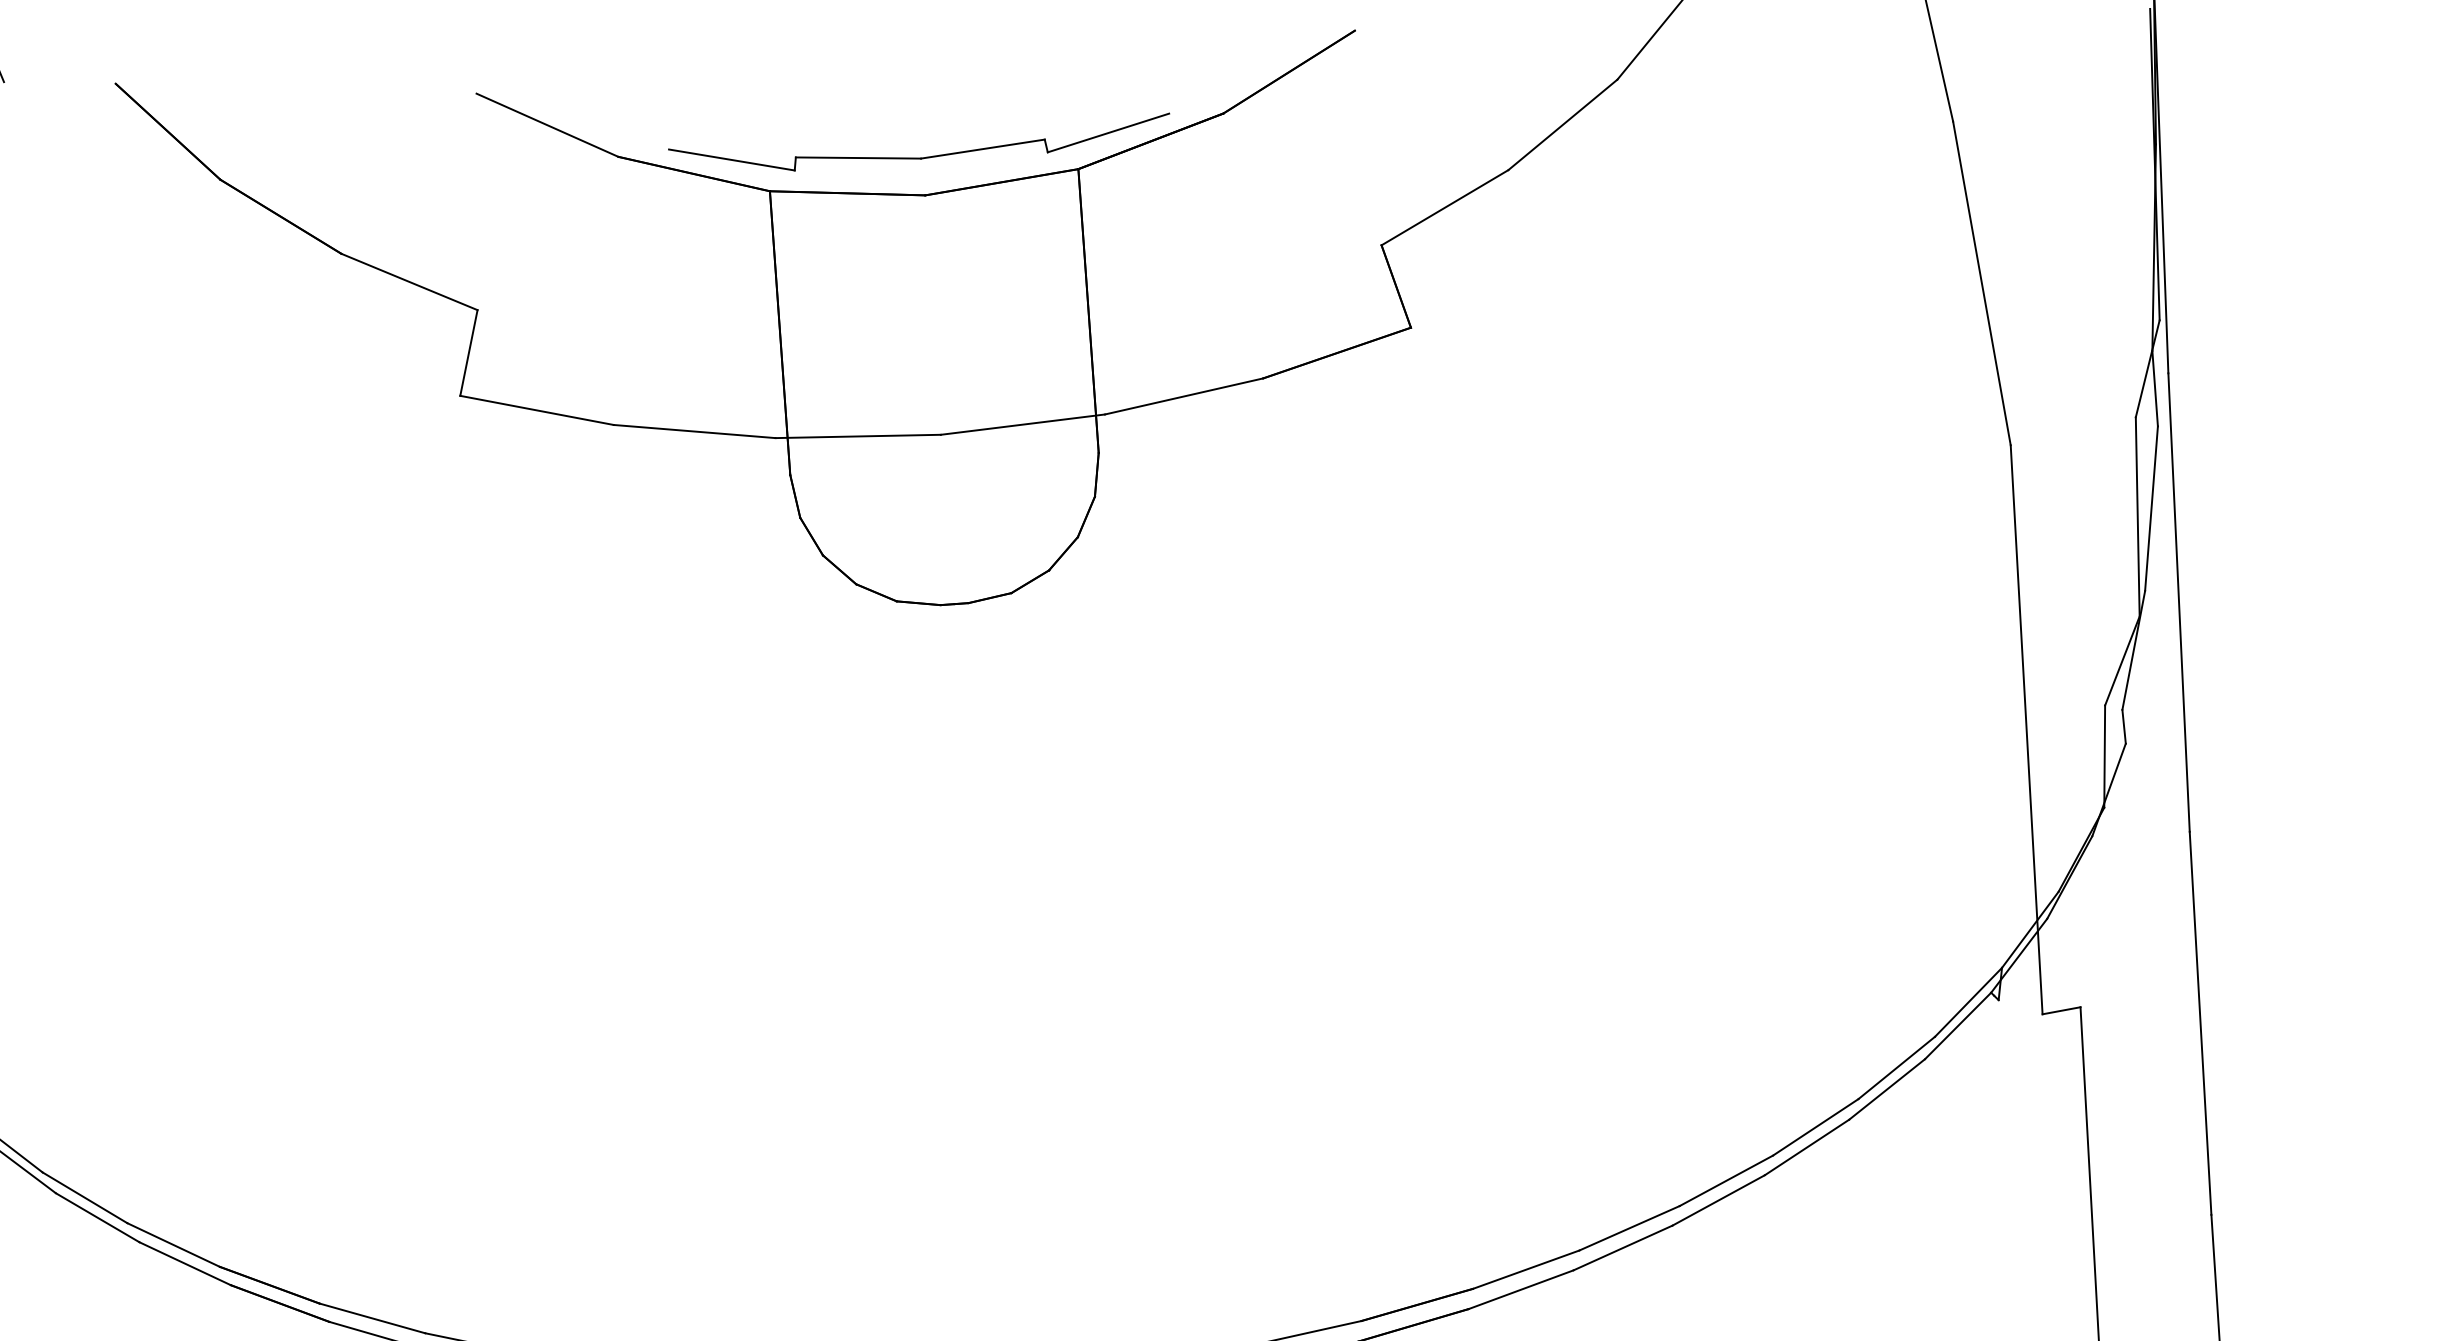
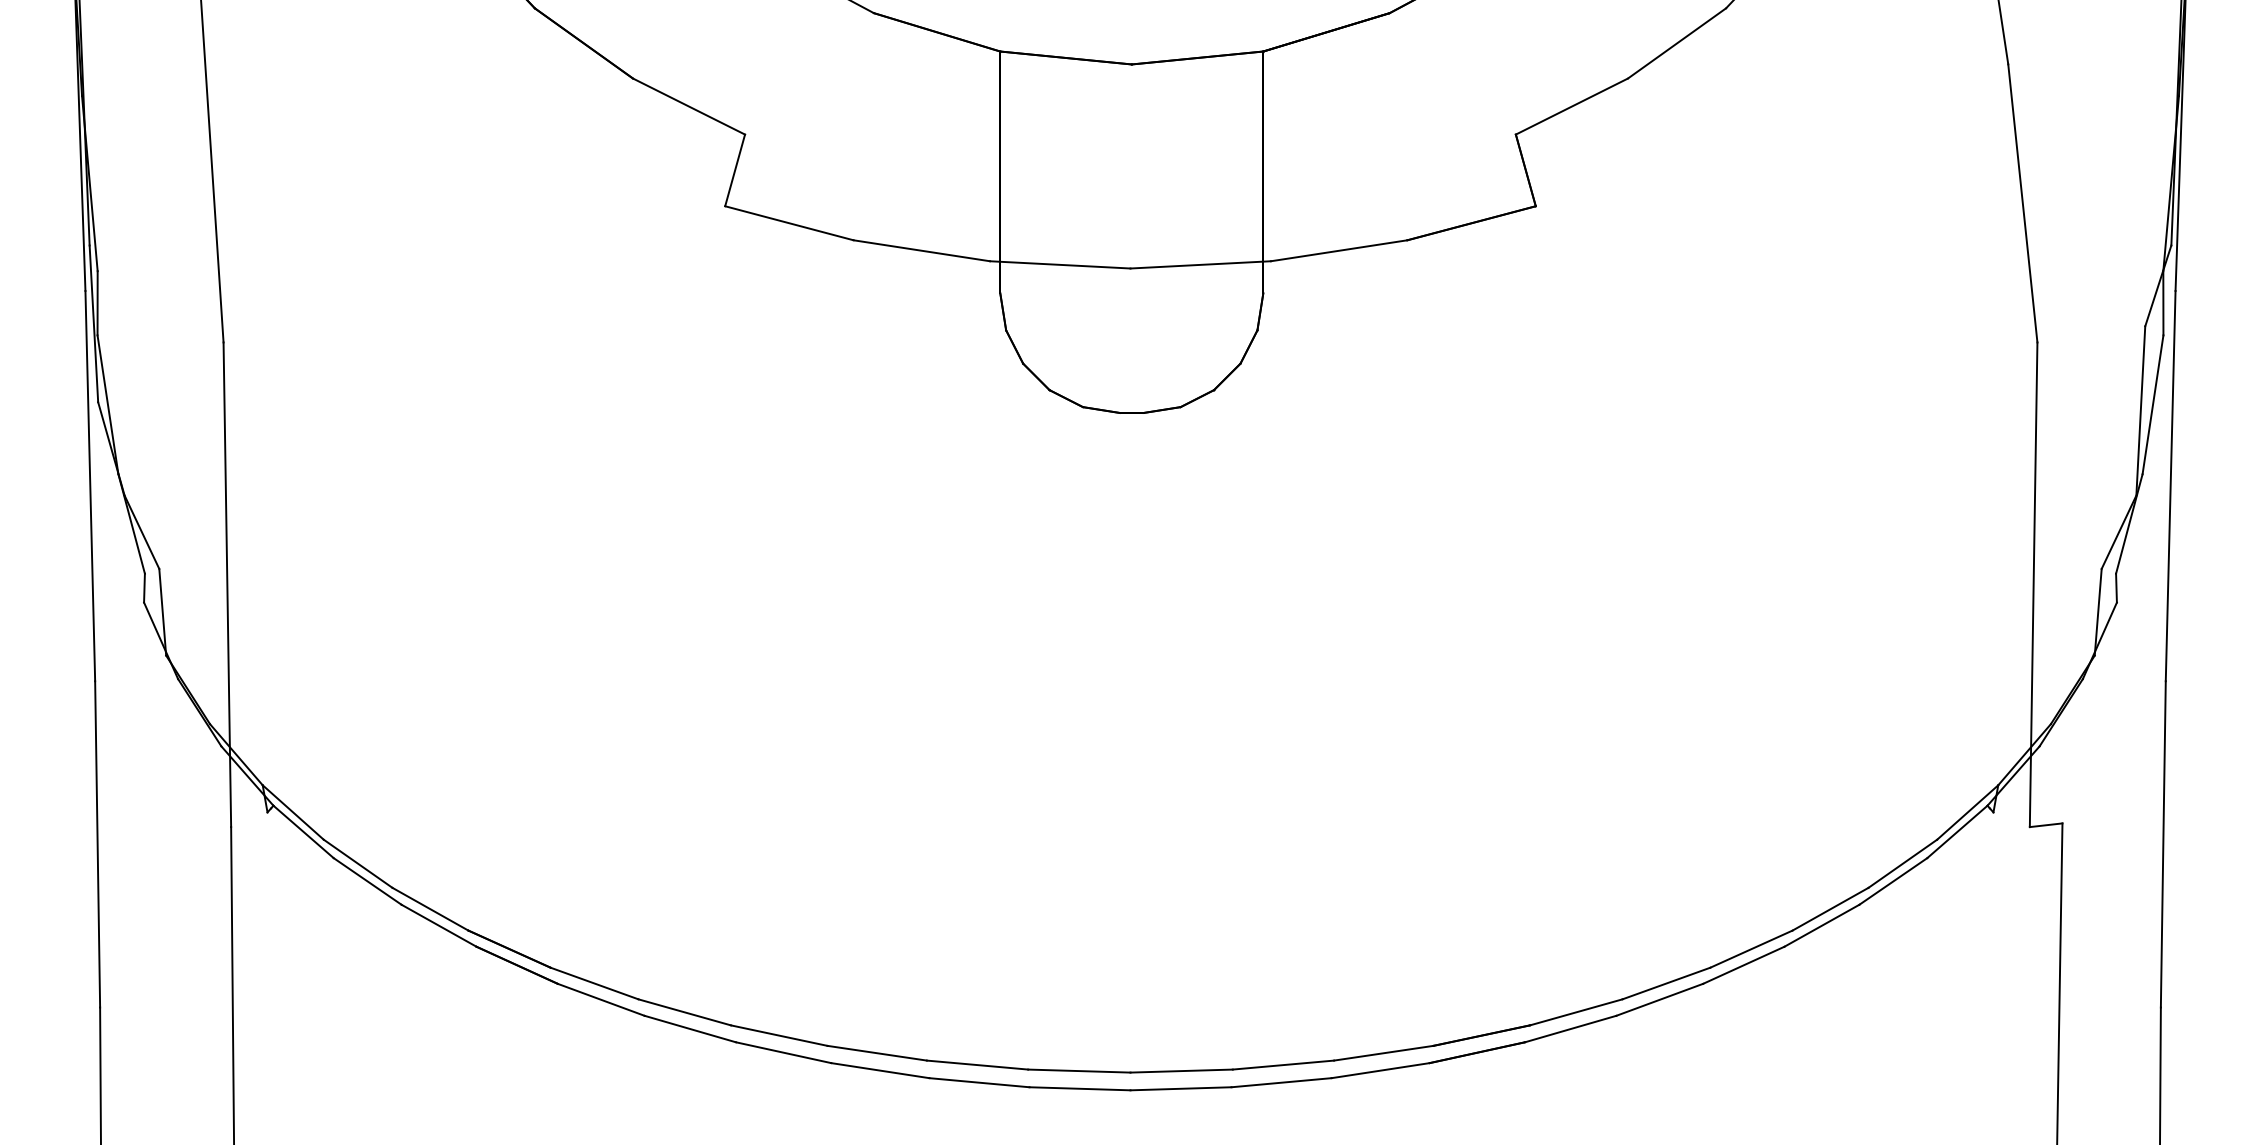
part: (918, 157) -> (1128, 31), removed

